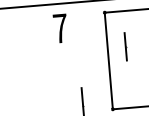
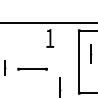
text: (59, 28) -> (49, 38), 7 -> 1
part: (37, 77) -> (32, 68), added

